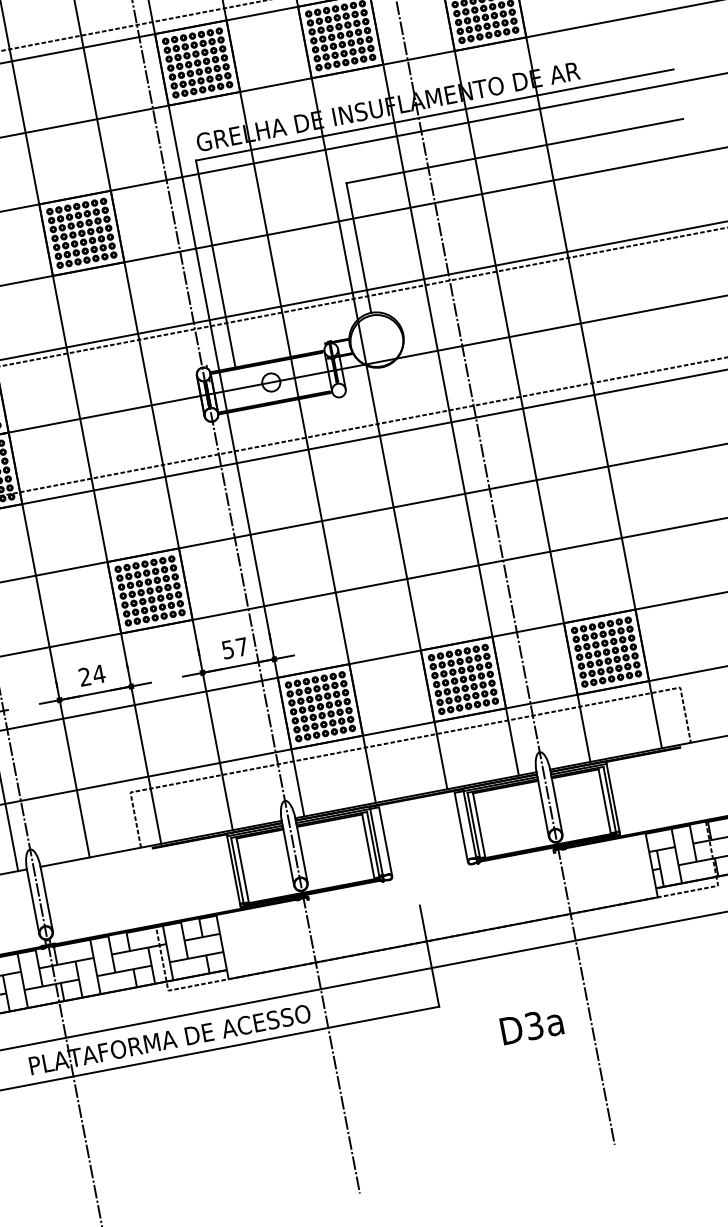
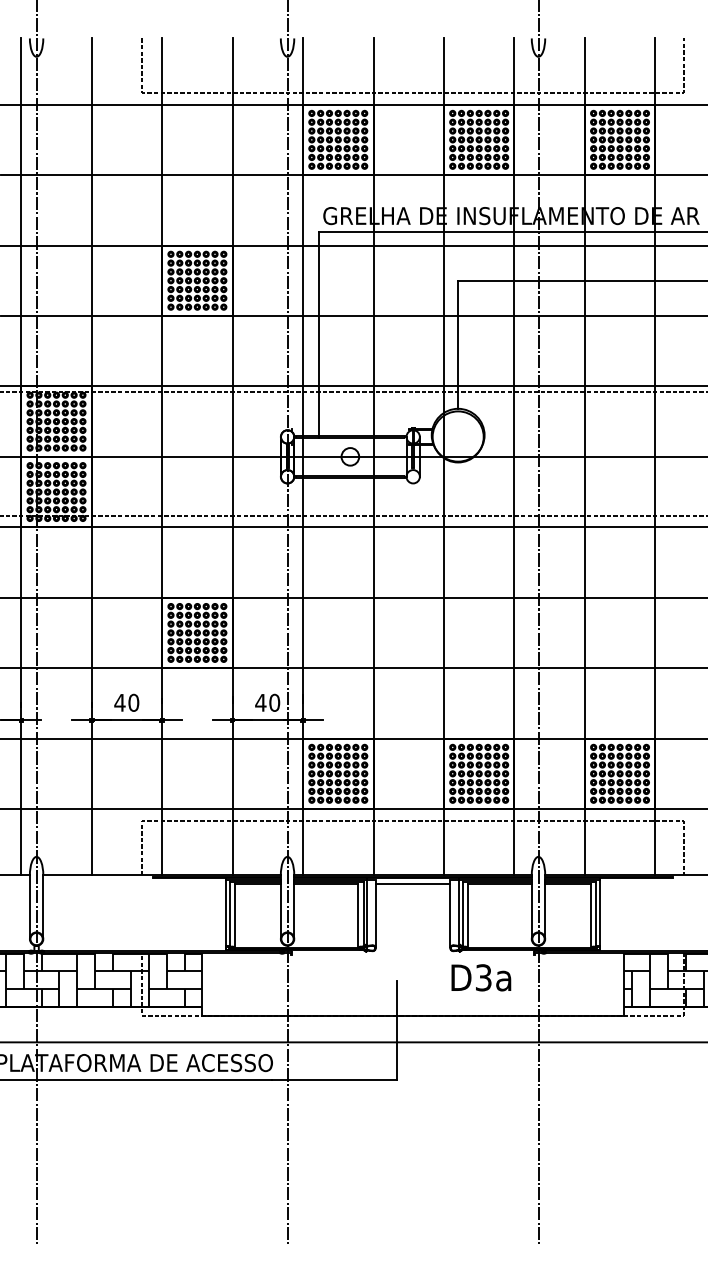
text: (234, 648) -> (267, 702), 57 -> 40
text: (91, 675) -> (126, 702), 24 -> 40
line: (417, 803) -> (412, 883), added
text: (532, 1025) -> (481, 977), moved

